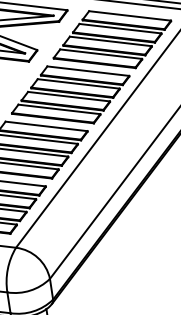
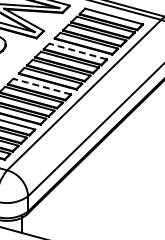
line: (88, 70) -> (78, 51), solid -> dashed
line: (46, 126) -> (42, 86), solid -> dashed

